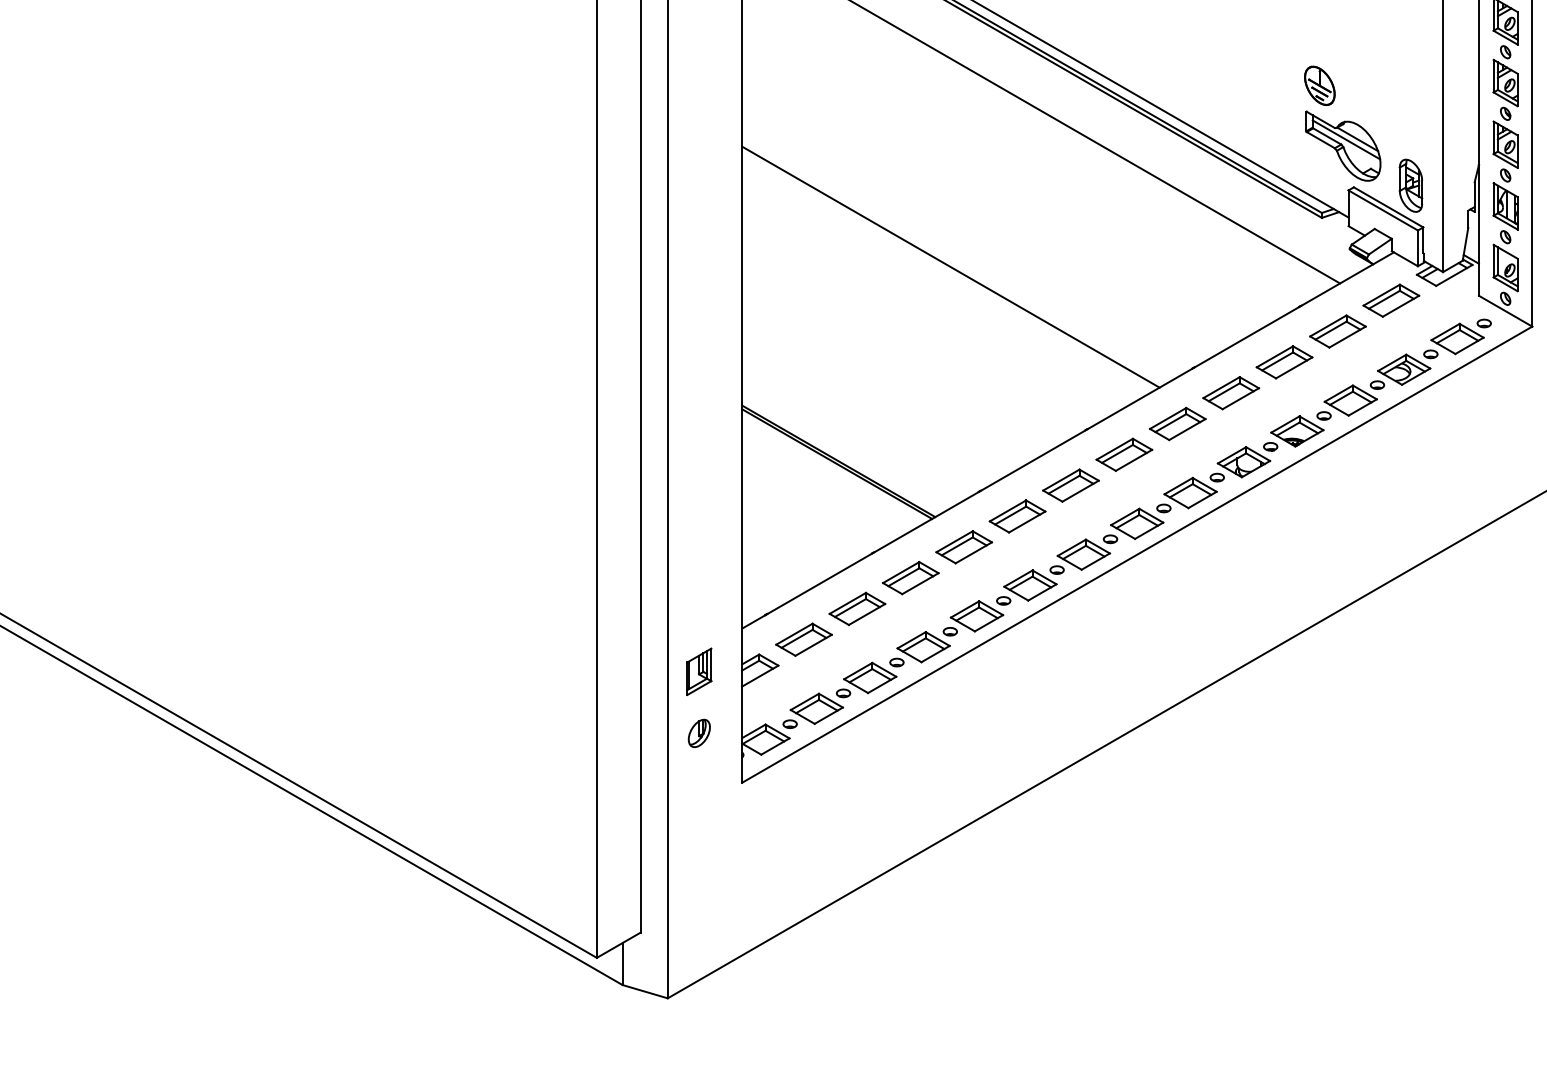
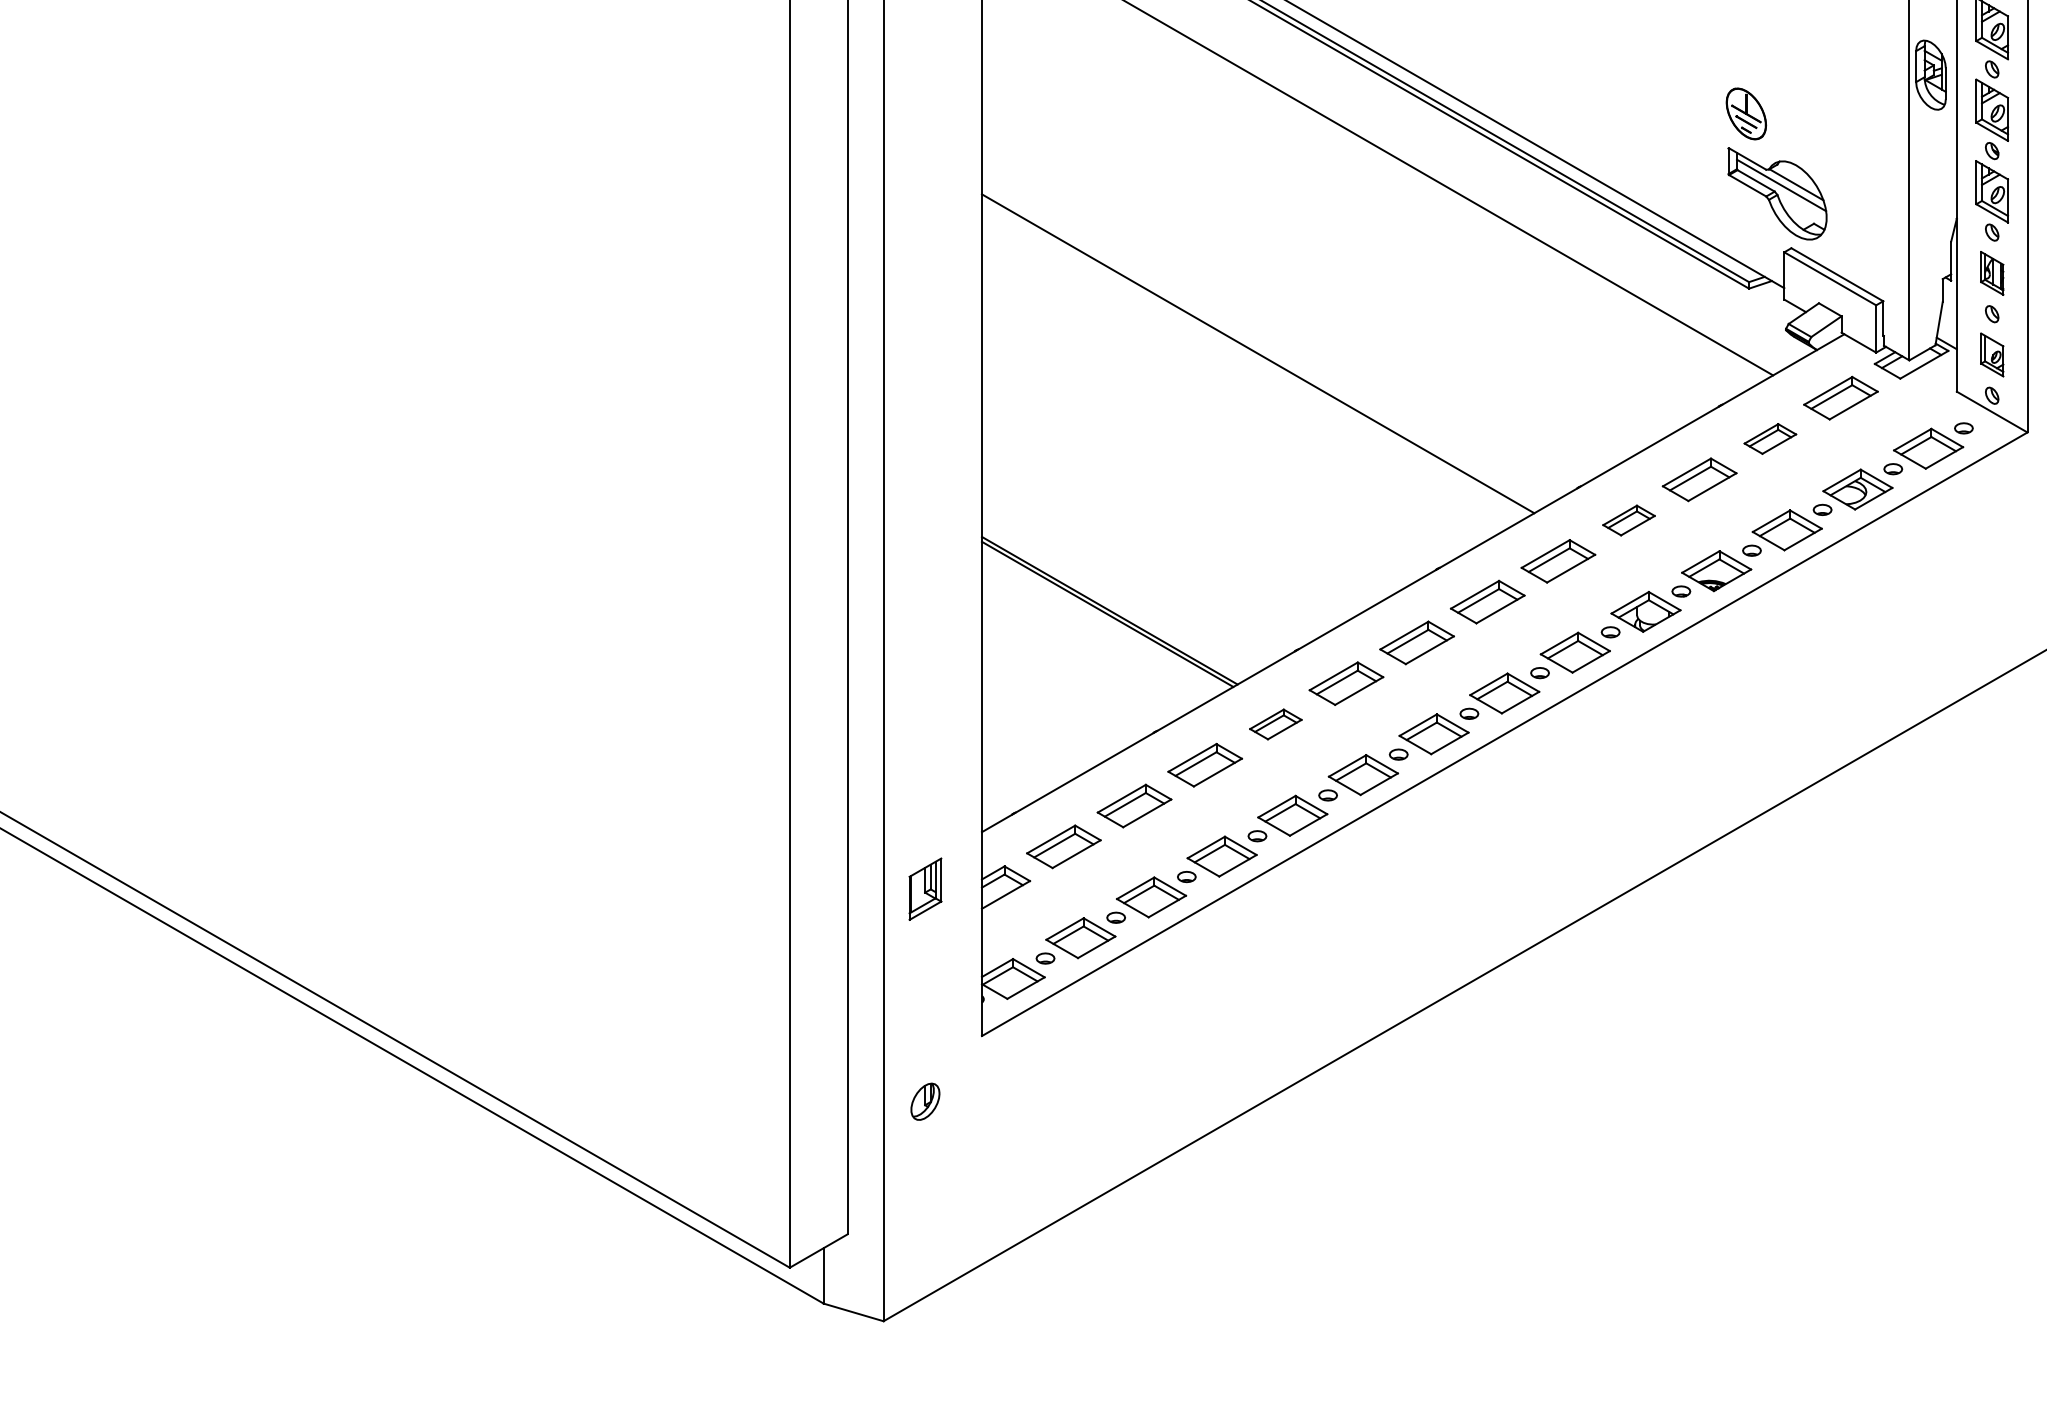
part: (1410, 185) -> (1930, 74), moved
part: (1505, 206) -> (1992, 273), size x0.7
part: (1505, 267) -> (1992, 354), size x0.7
part: (1338, 331) -> (1770, 438), size x0.7
part: (1230, 393) -> (1628, 520), size x0.7
part: (963, 547) -> (1275, 724), size x0.7
part: (699, 733) -> (925, 1101), moved

